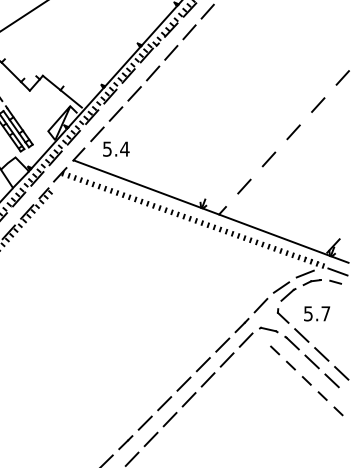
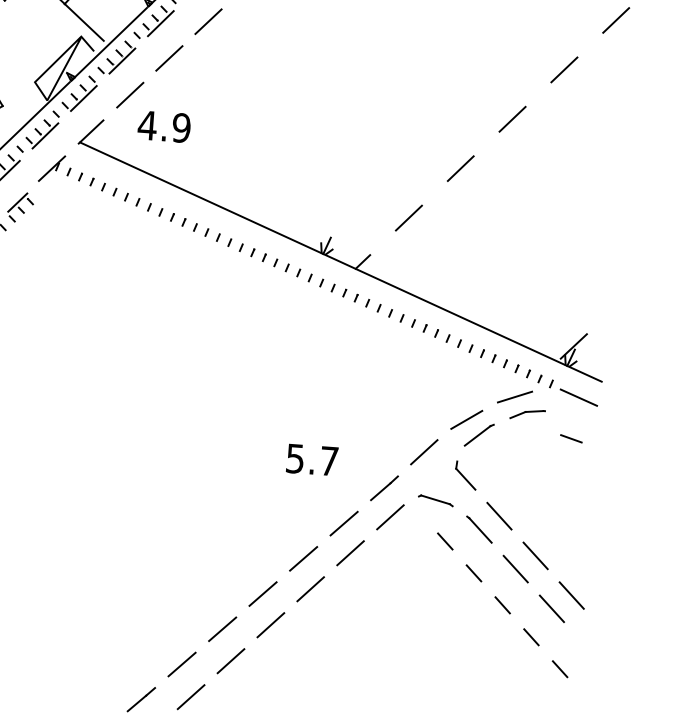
text: (115, 148) -> (163, 125), 5.4 -> 4.9
line: (335, 281) -> (571, 437), moved
text: (317, 313) -> (313, 459), moved

